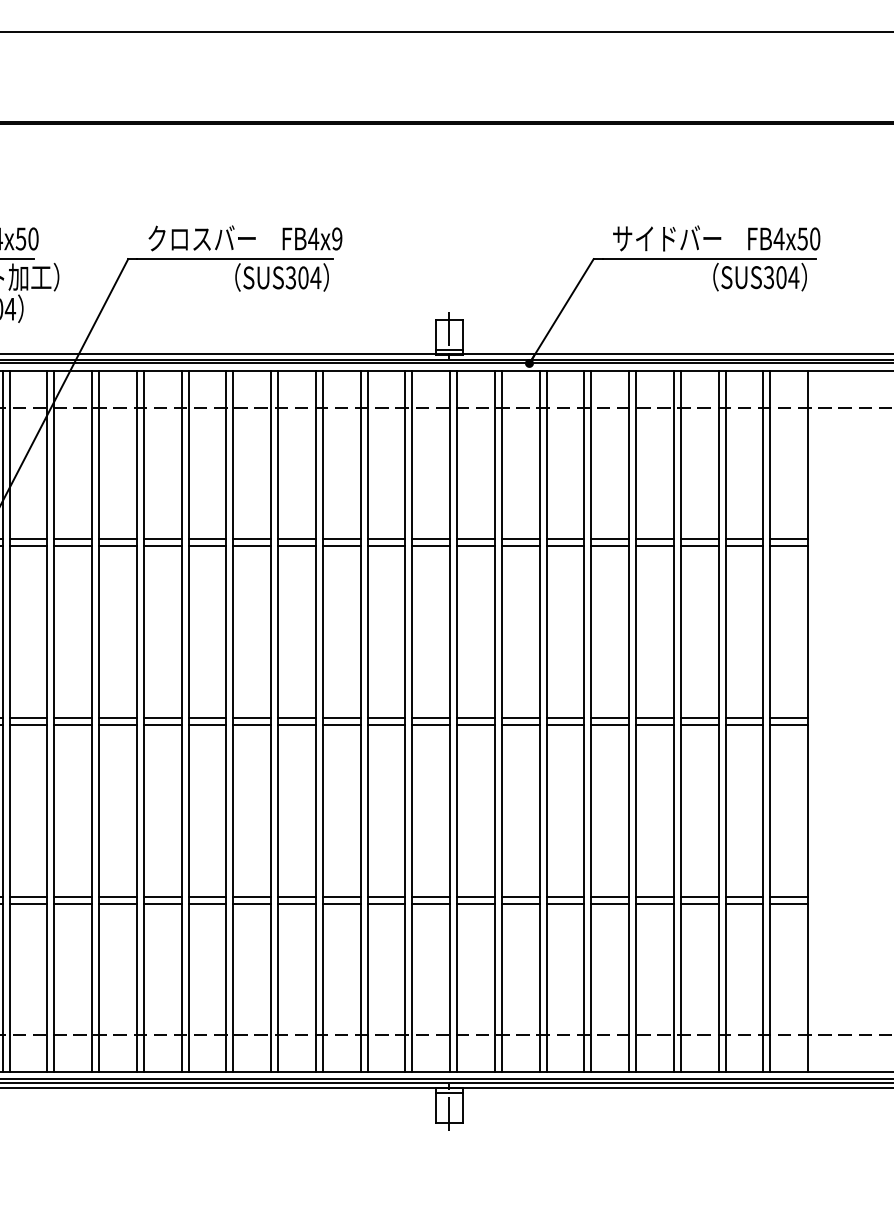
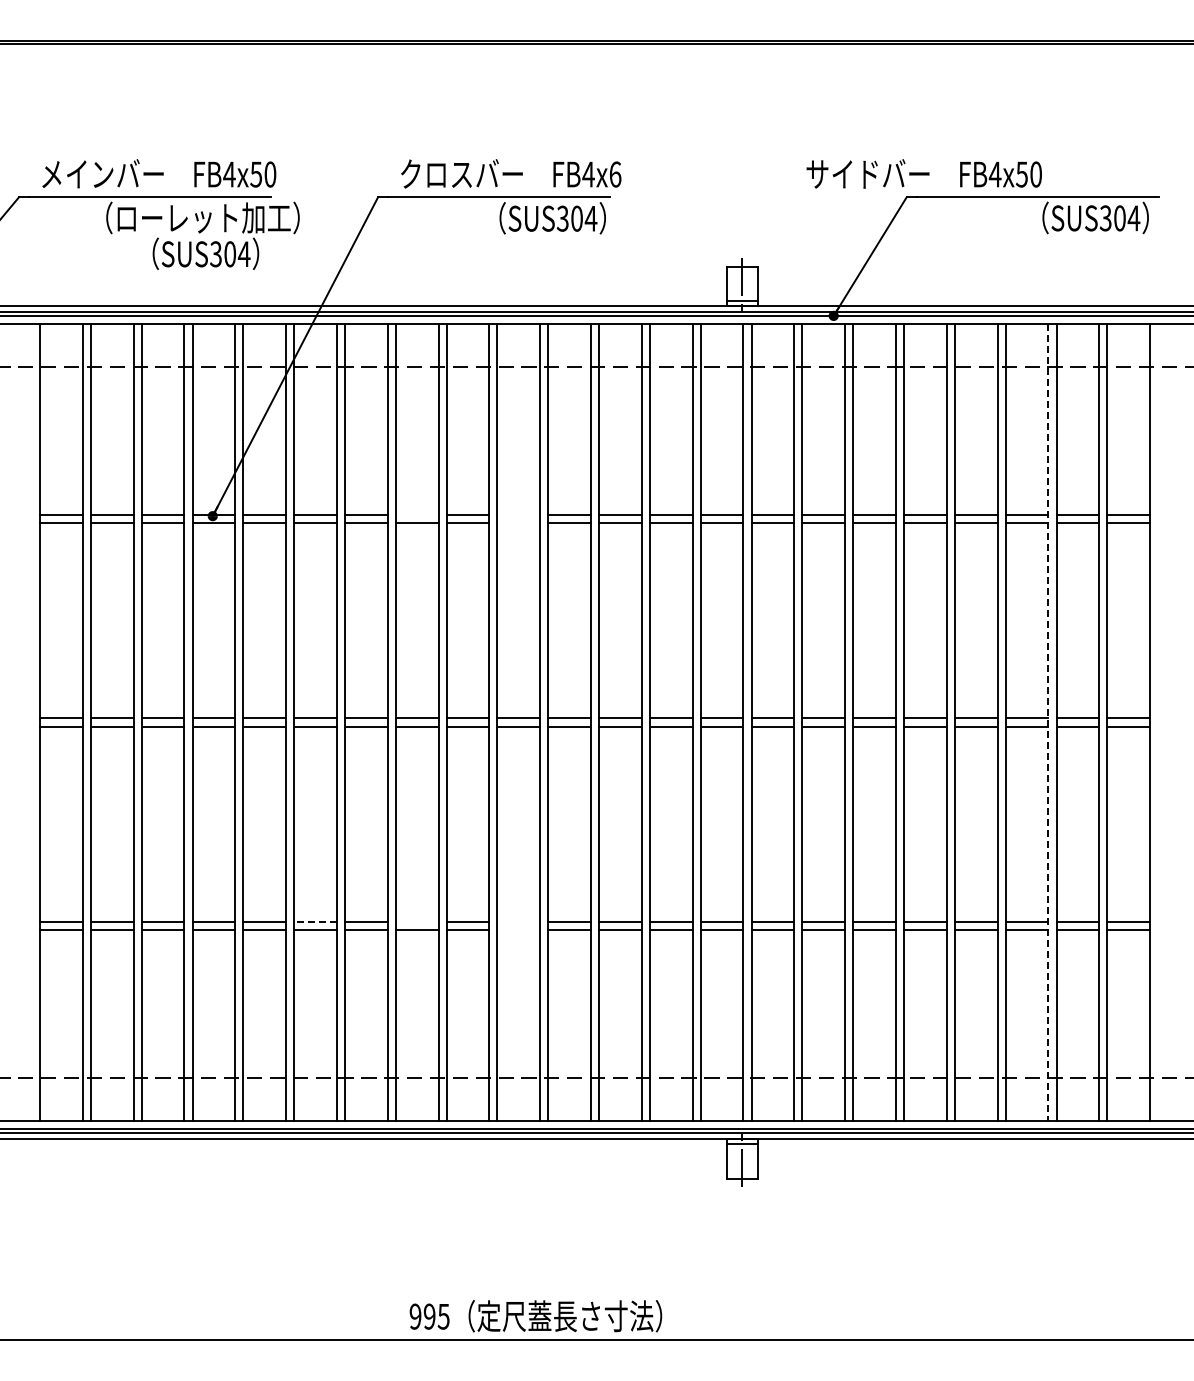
text: (337, 238) -> (615, 174), FB4x9 -> FB4x6
text: (715, 238) -> (923, 173), moved
line: (162, 539) -> (416, 515), removed
line: (251, 539) -> (518, 515), removed
line: (251, 546) -> (518, 523), removed
line: (718, 722) -> (1048, 723), solid -> dashed
line: (73, 896) -> (315, 921), solid -> dashed
line: (162, 896) -> (416, 921), removed
line: (251, 896) -> (518, 921), removed
line: (251, 903) -> (518, 929), removed

